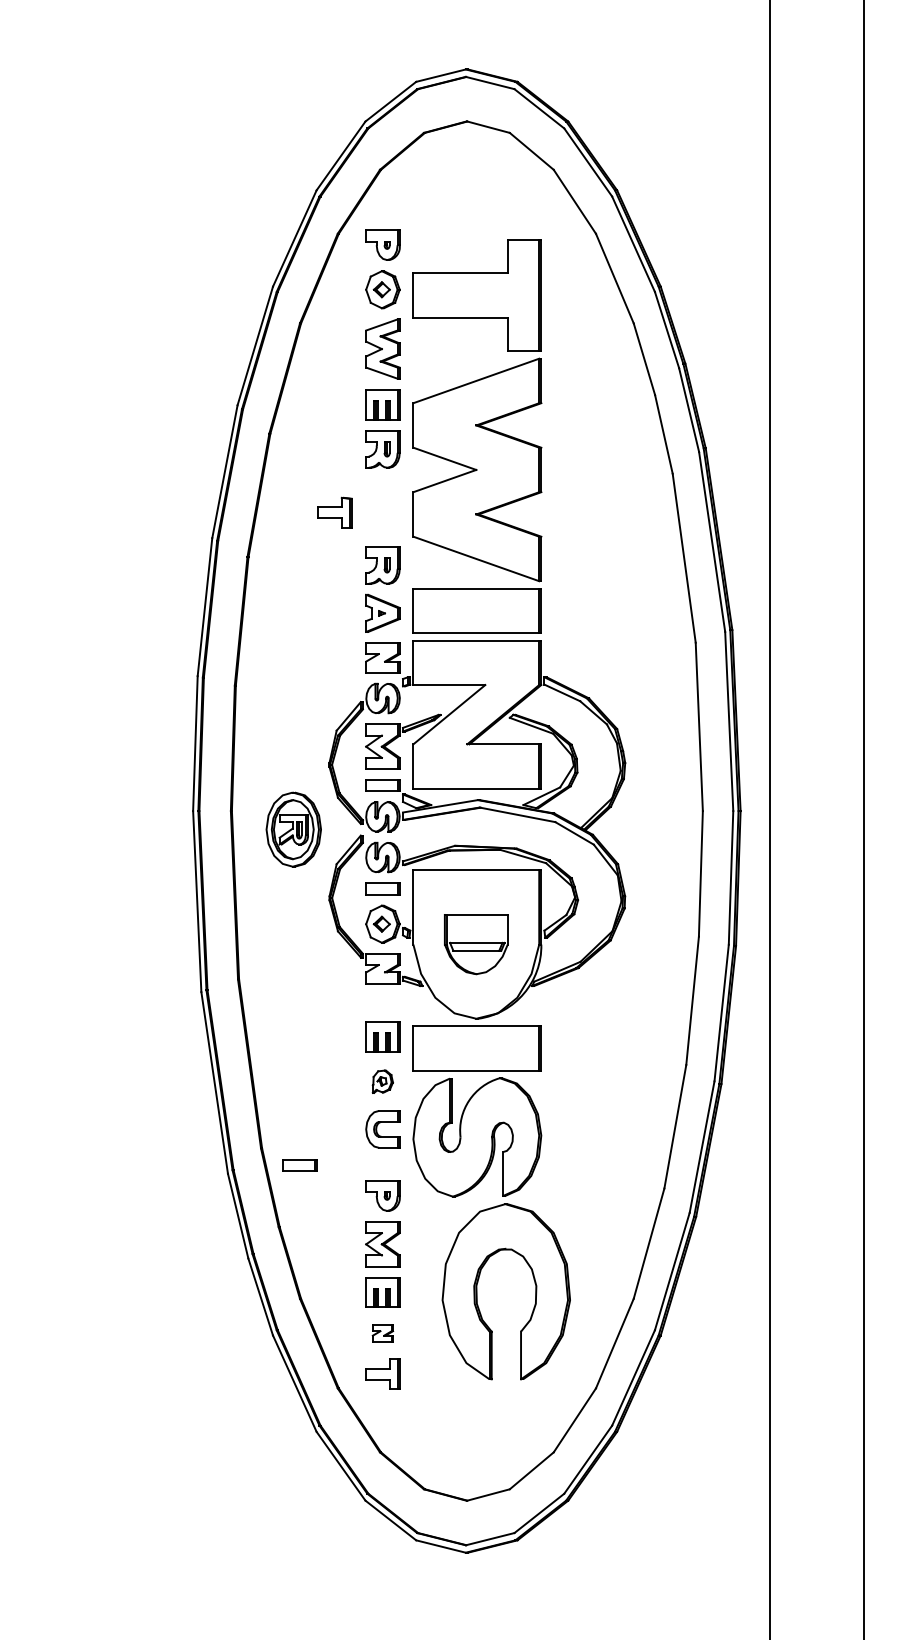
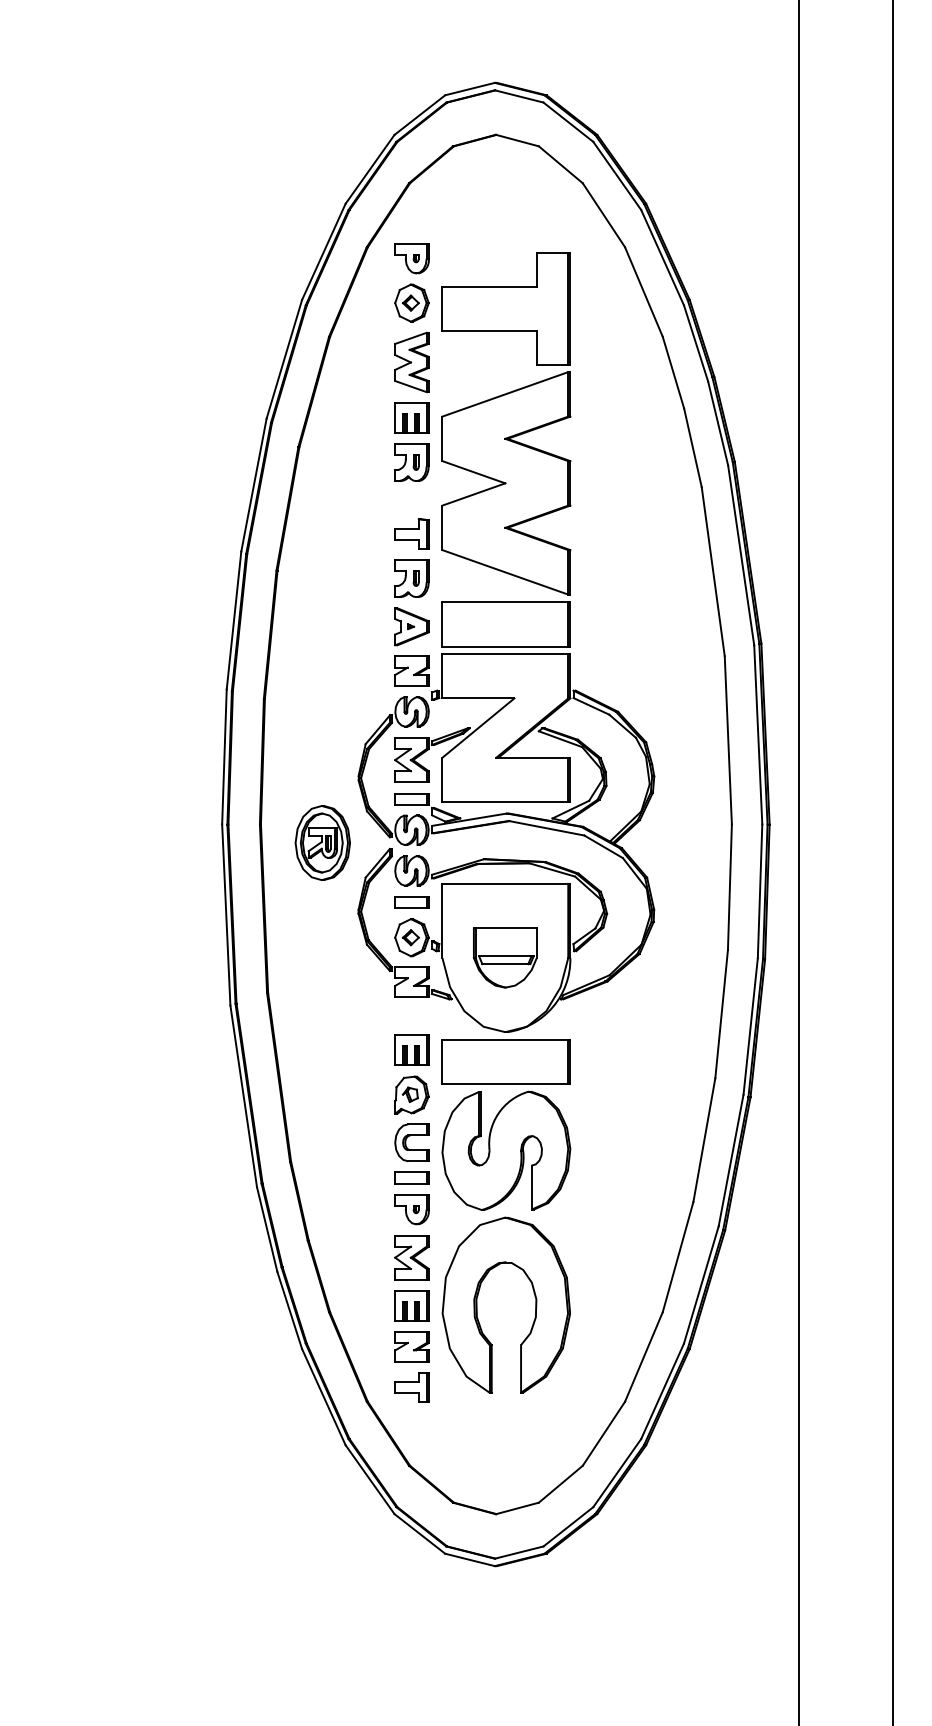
part: (334, 512) -> (411, 533), moved
part: (382, 1081) -> (411, 1094), size x1.67
part: (299, 1165) -> (411, 1177), moved
part: (477, 1291) -> (477, 1304), moved
part: (382, 1333) -> (411, 1346), size x1.67

